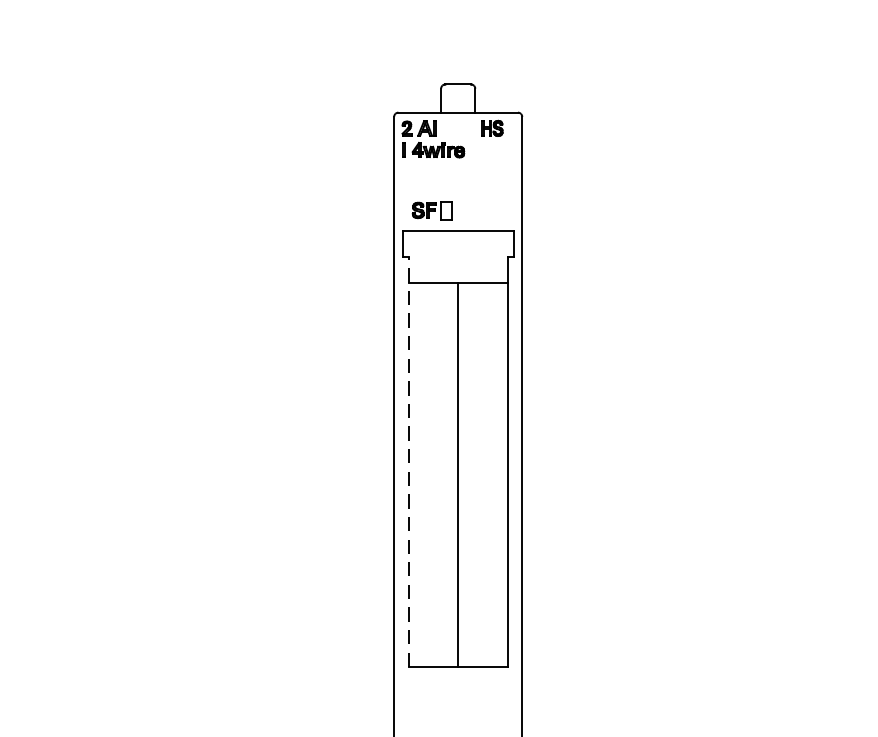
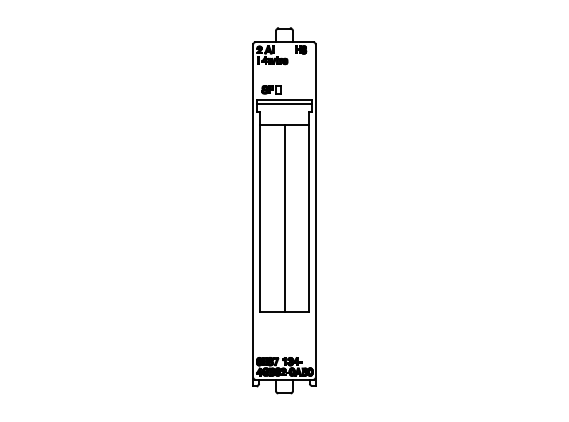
line: (458, 238) -> (284, 103), added
line: (408, 462) -> (260, 212), dashed -> solid

